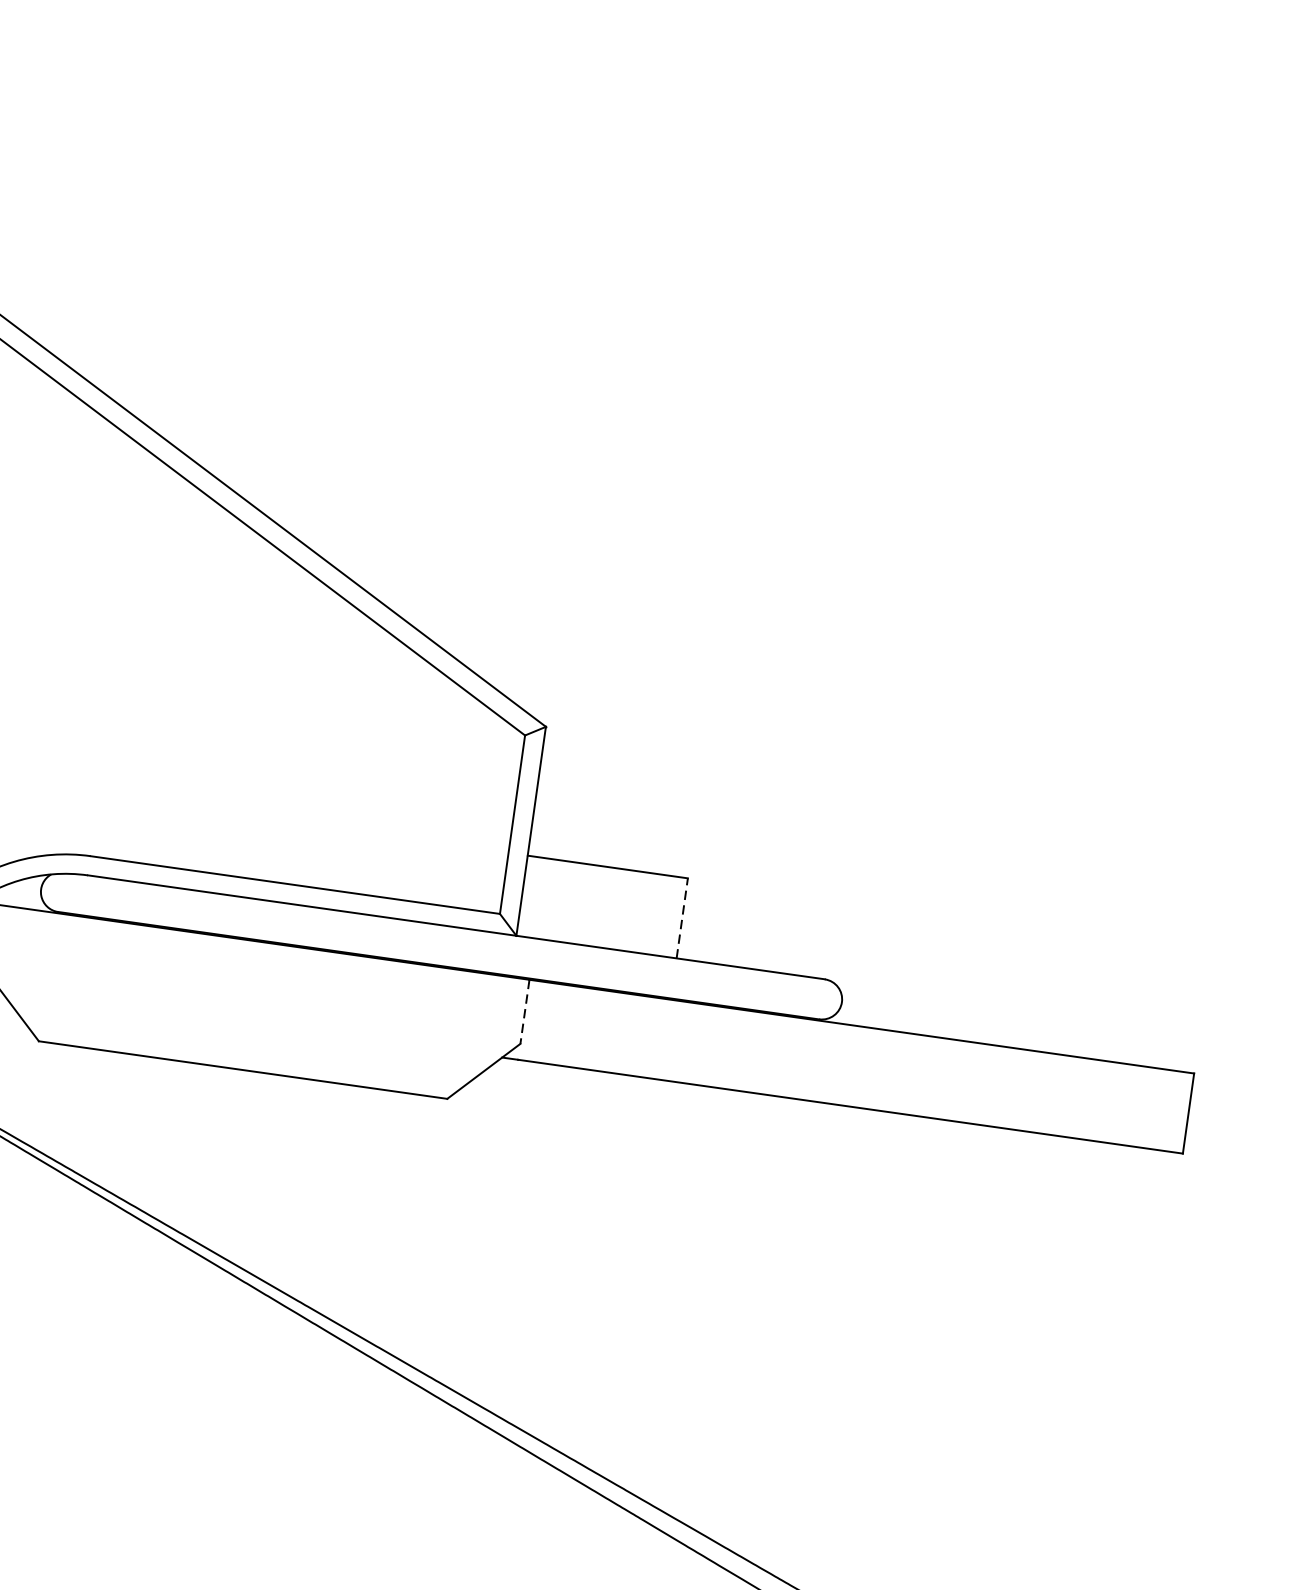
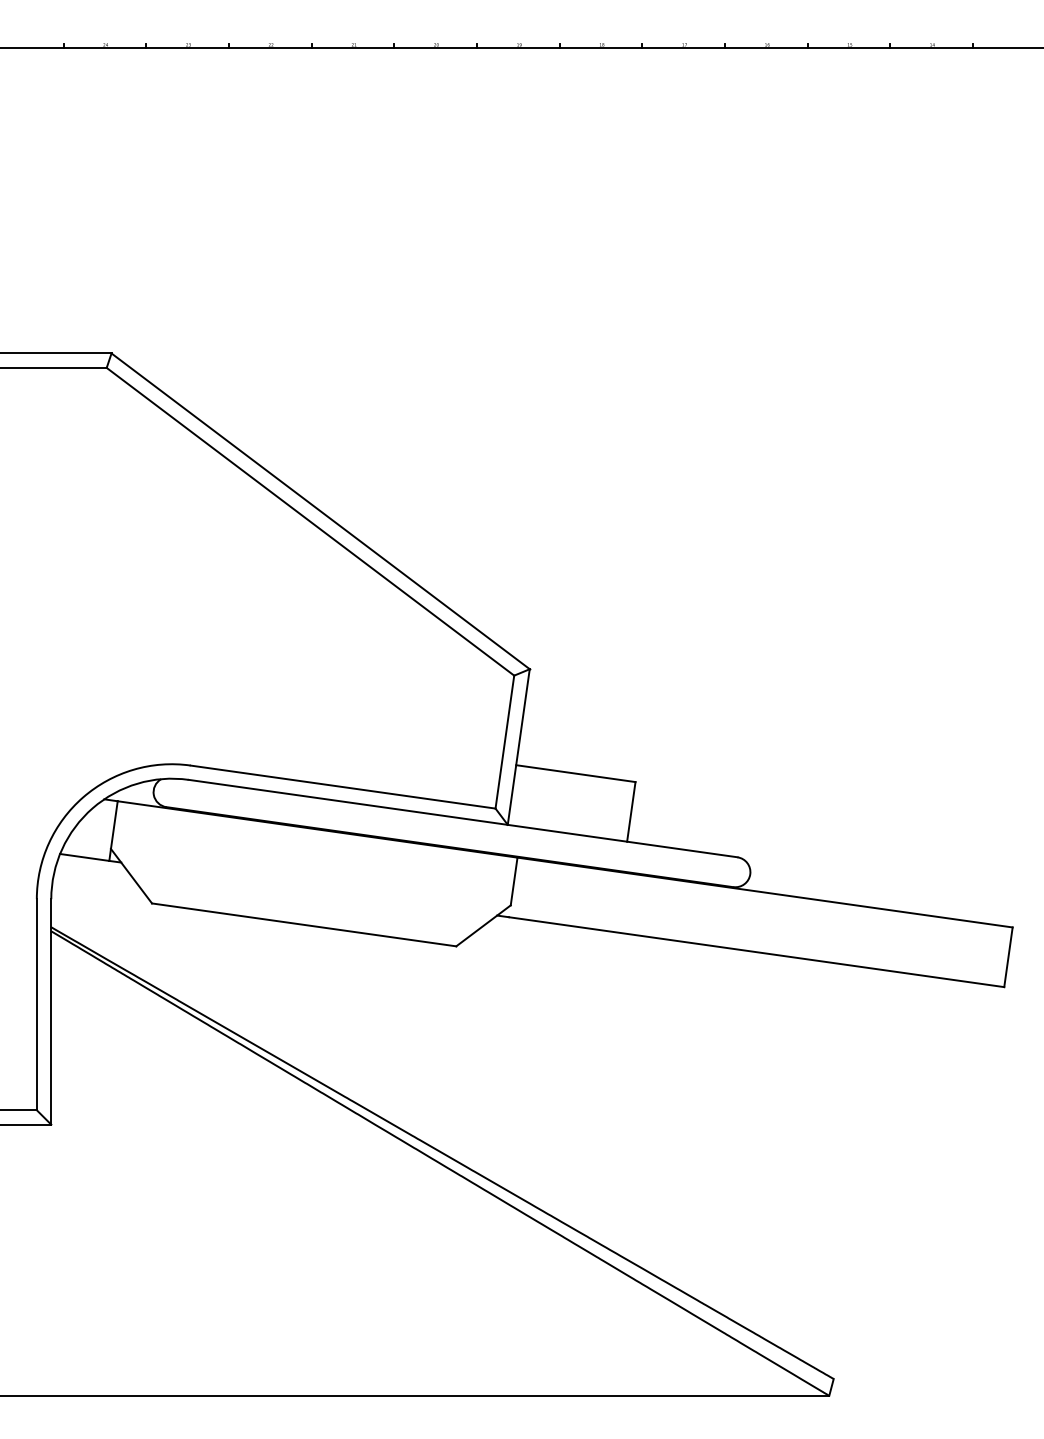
line: (682, 917) -> (631, 811), dashed -> solid
line: (525, 1013) -> (514, 882), dashed -> solid

